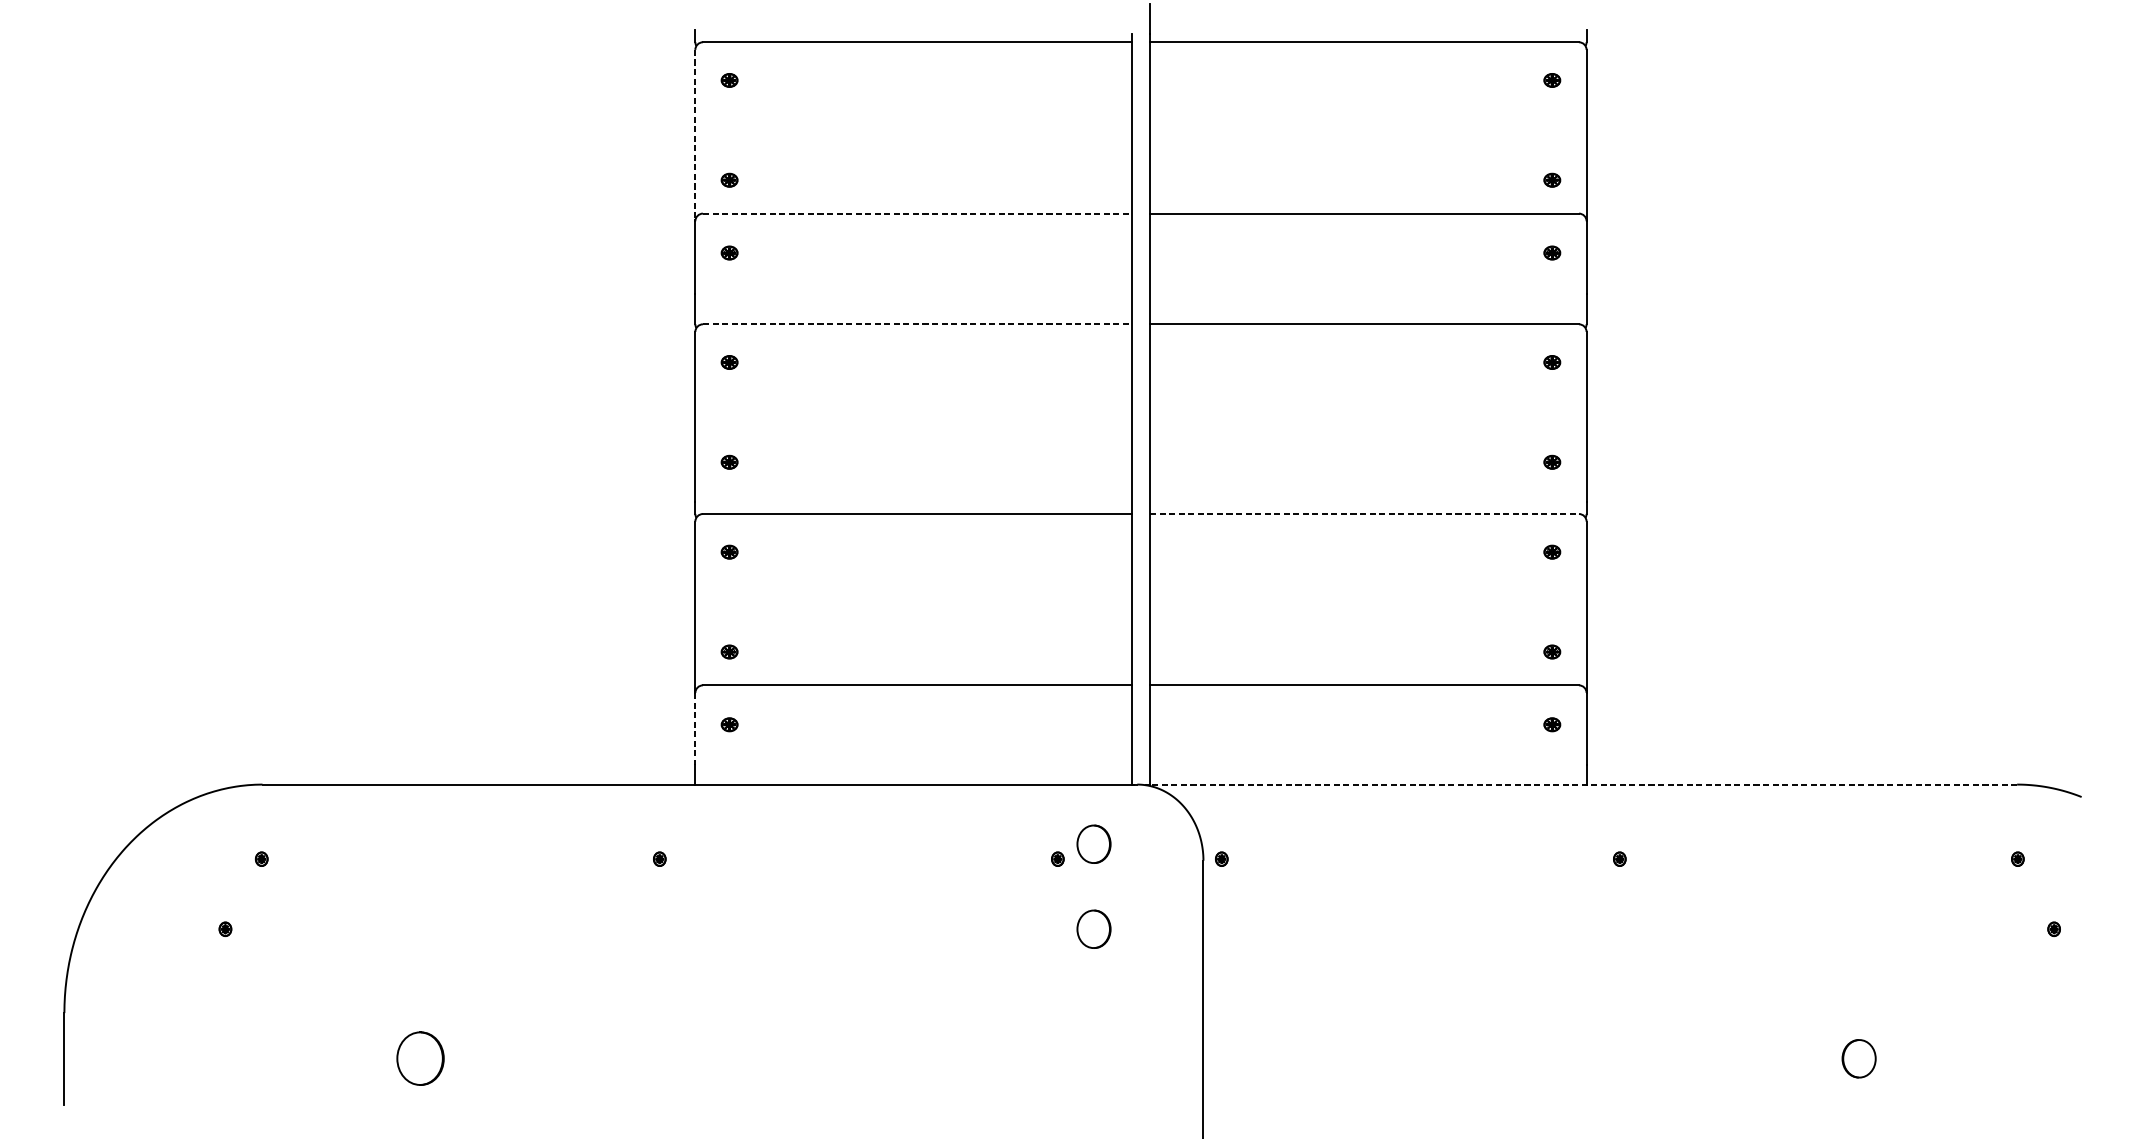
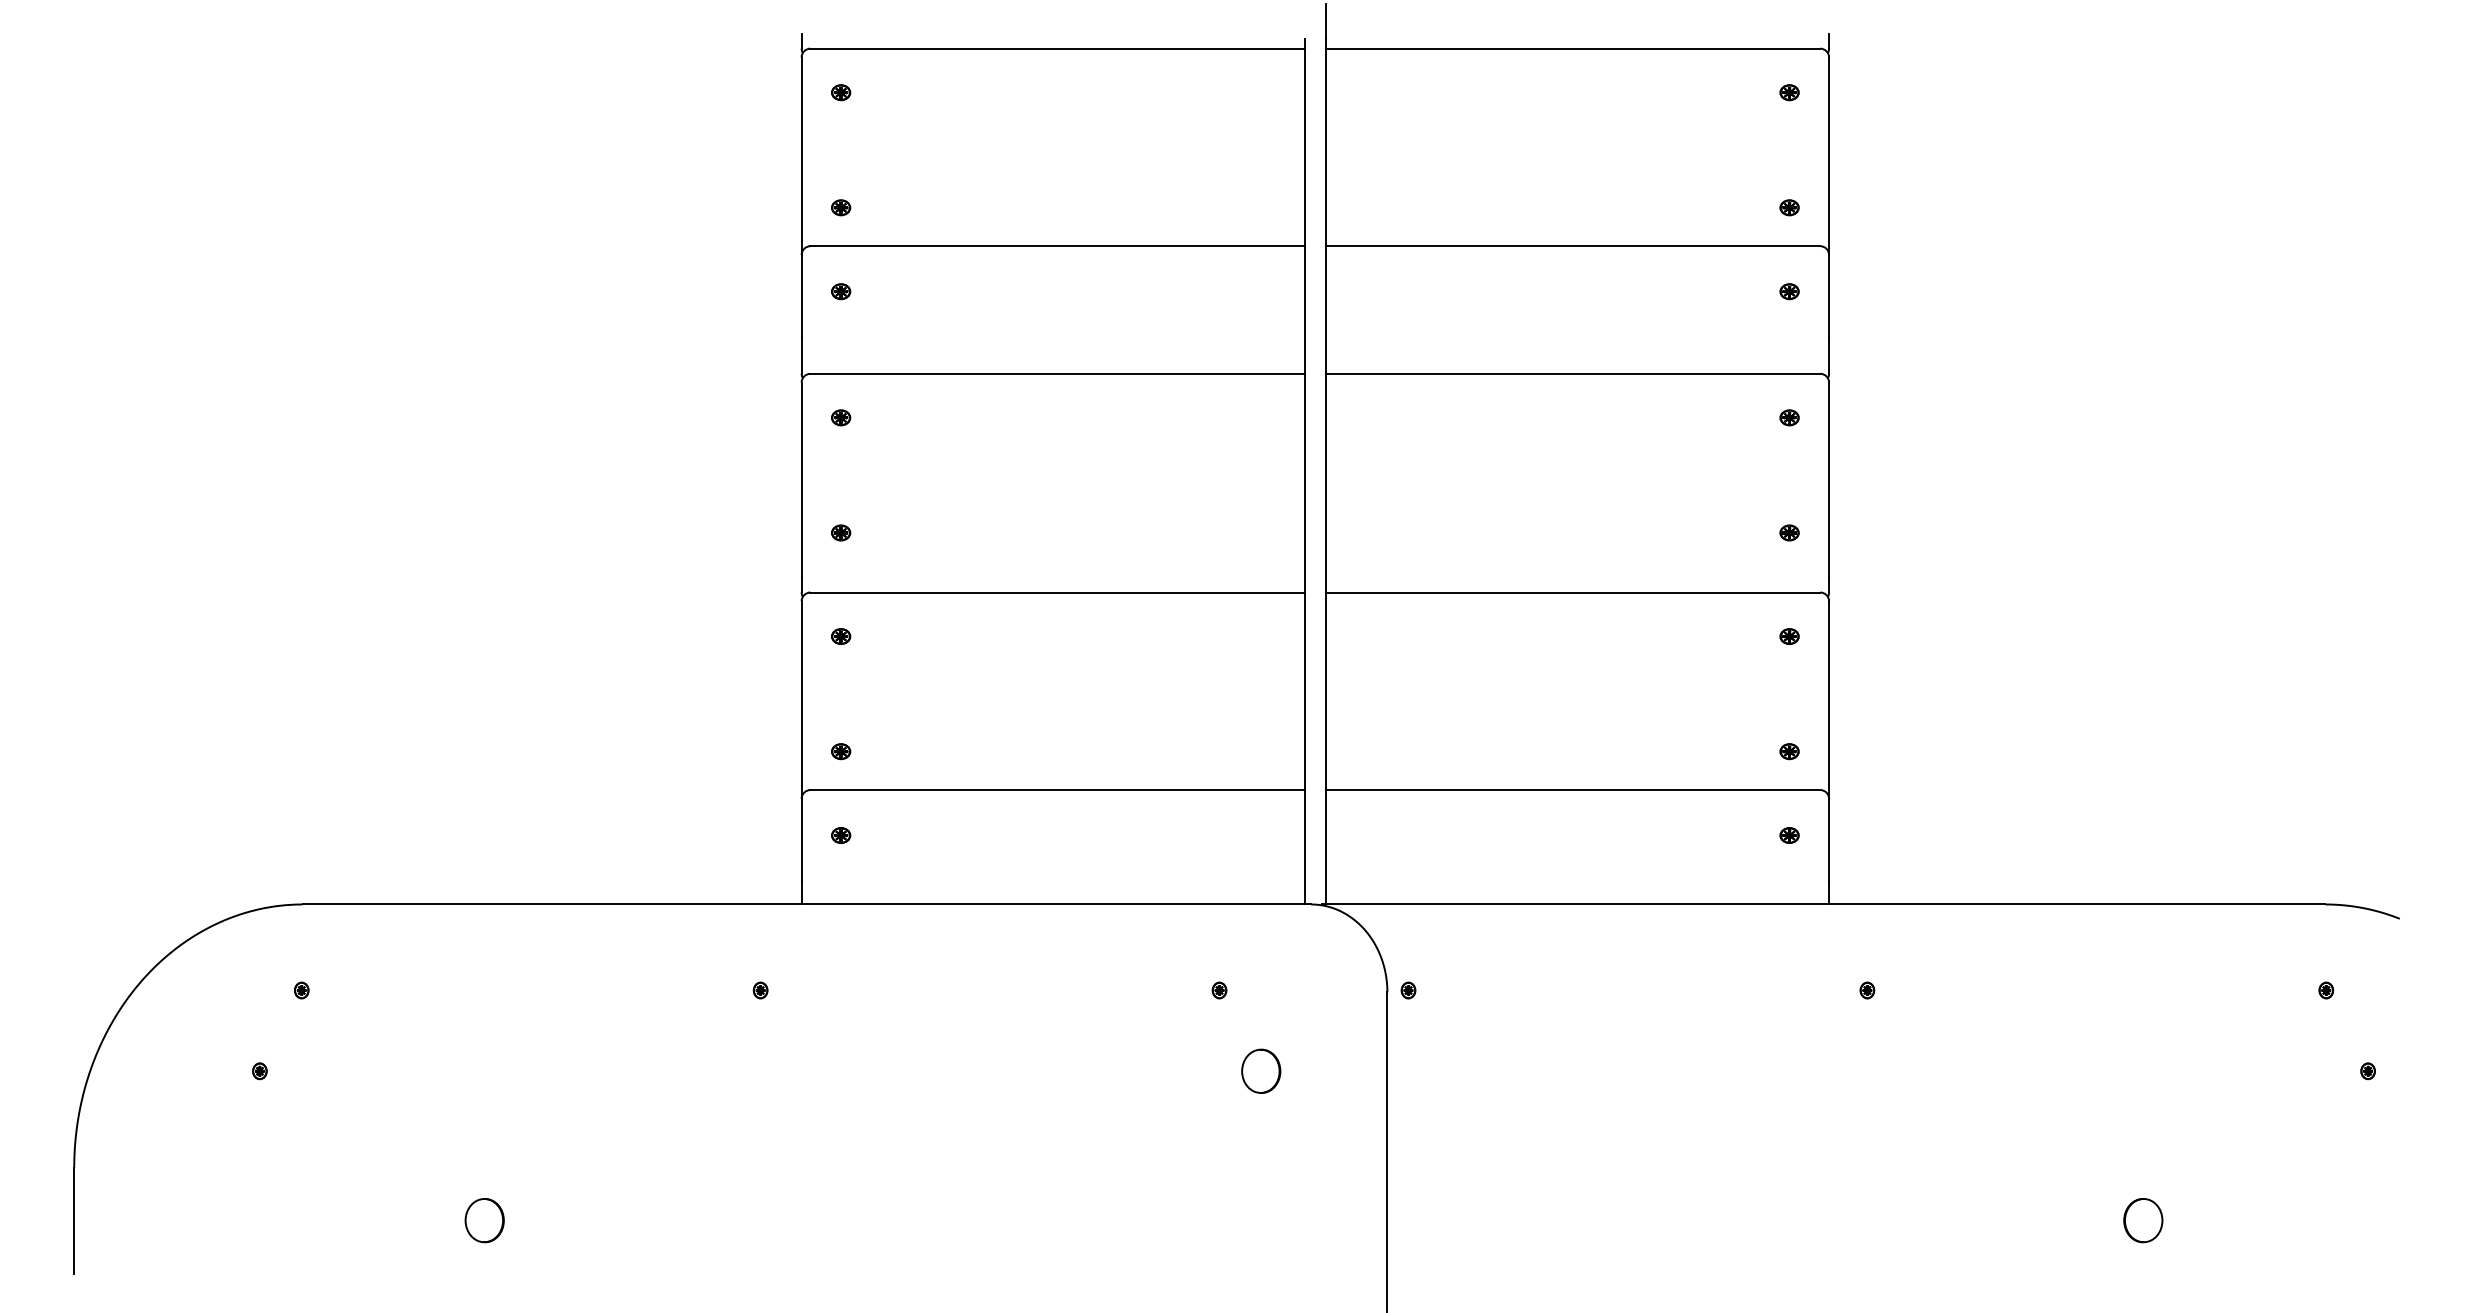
line: (695, 134) -> (801, 155), dashed -> solid
line: (918, 213) -> (1058, 246), dashed -> solid
line: (918, 324) -> (1058, 373), dashed -> solid
line: (1364, 513) -> (1573, 592), dashed -> solid
line: (695, 729) -> (801, 840), dashed -> solid
line: (1582, 784) -> (1824, 904), dashed -> solid
part: (1094, 843) -> (1261, 972), removed
part: (420, 1058) -> (484, 1220), size x0.71

